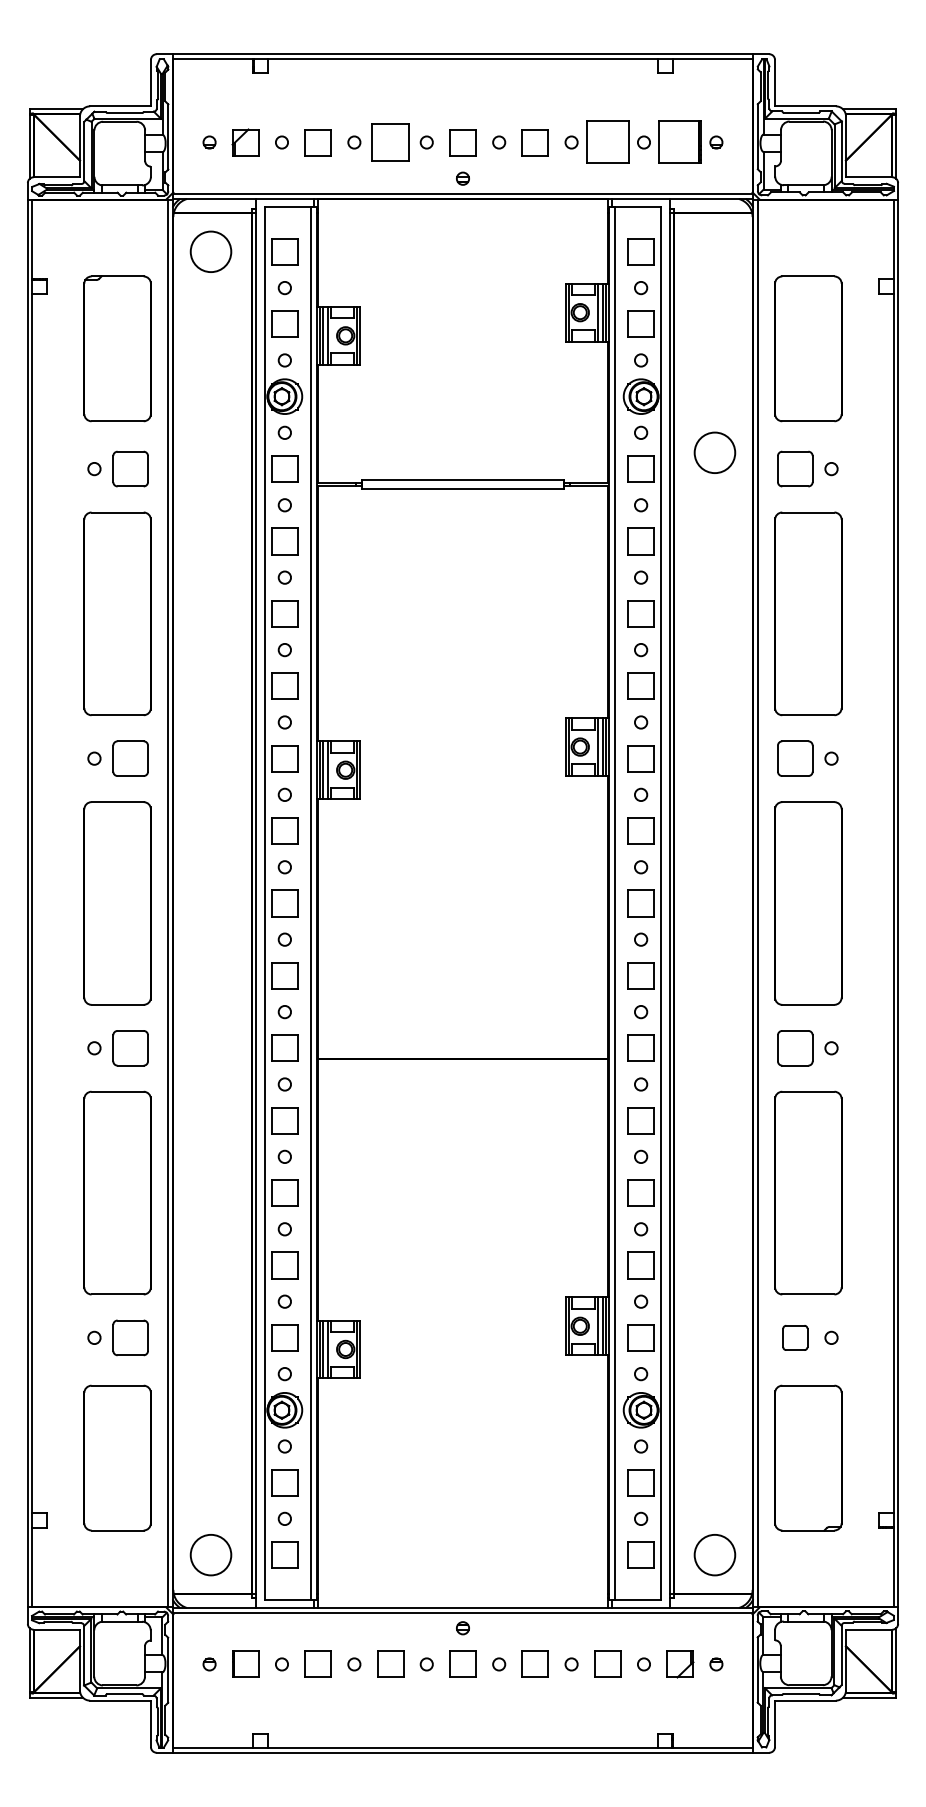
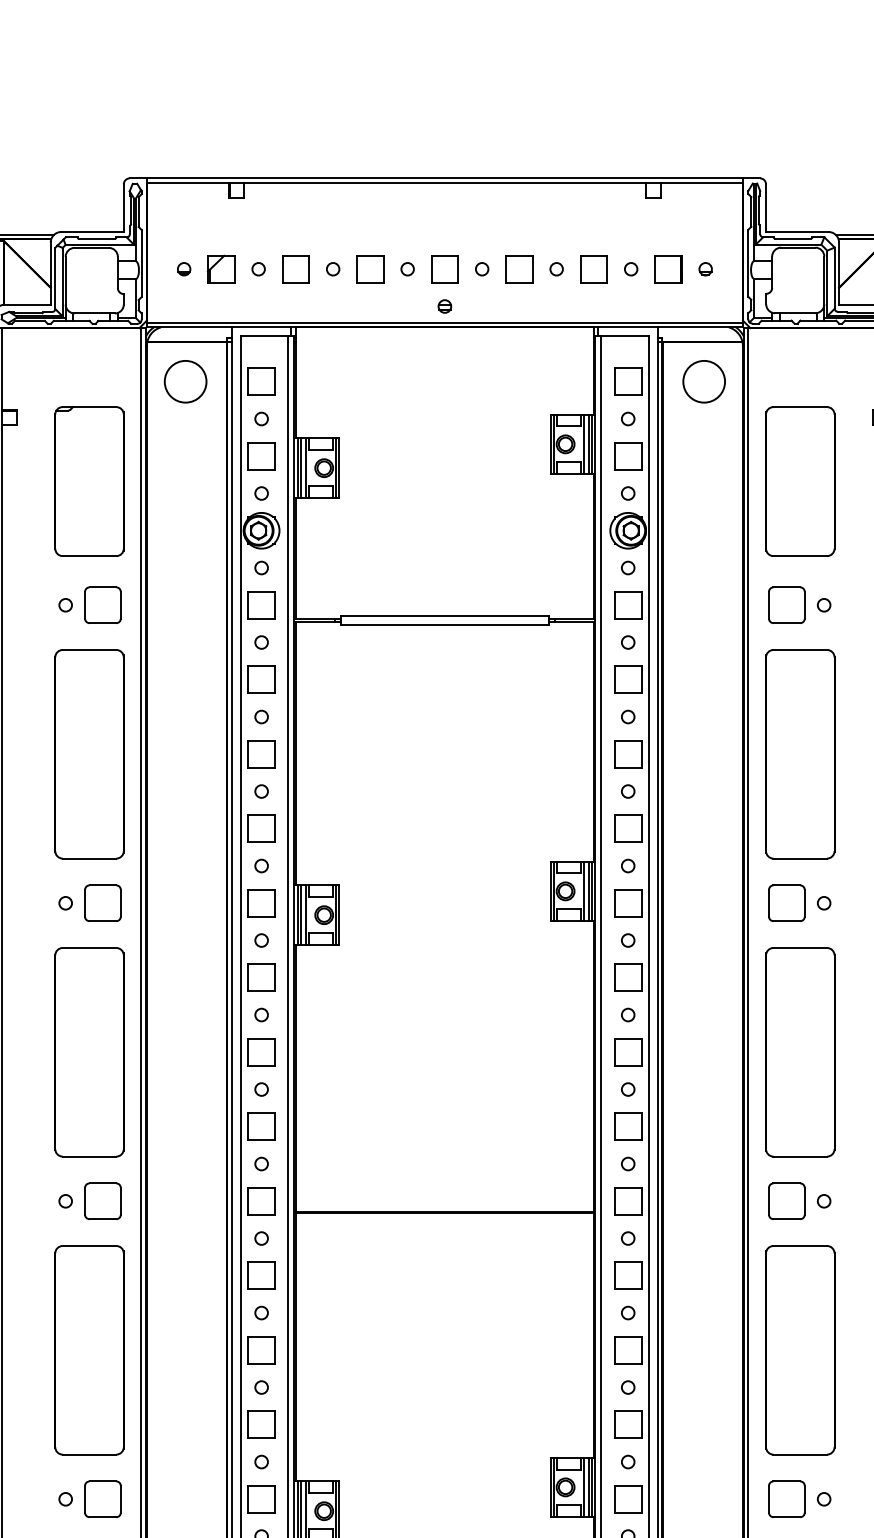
part: (390, 142) -> (370, 269), size x0.71
part: (607, 142) -> (593, 269), size x0.62
part: (679, 142) -> (667, 269), size x0.62
circle: (714, 452) -> (703, 381), moved
part: (795, 1337) -> (787, 1498), size x1.43

